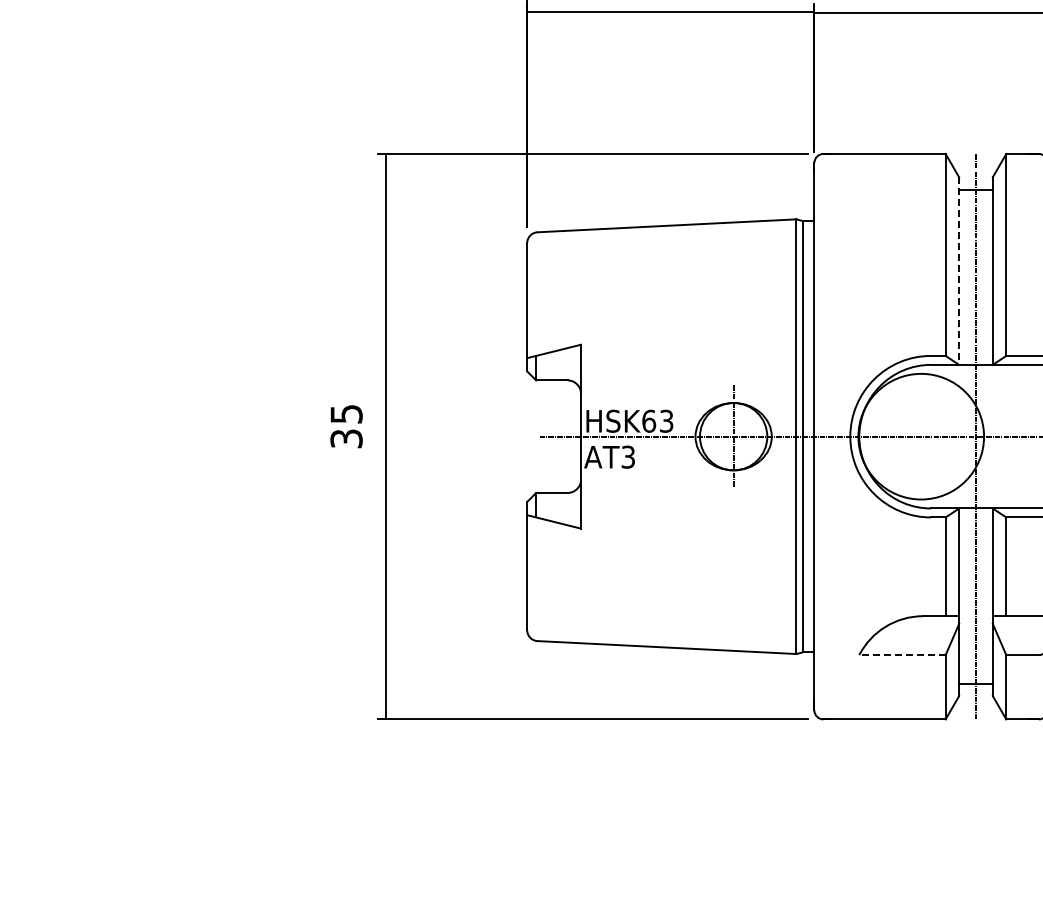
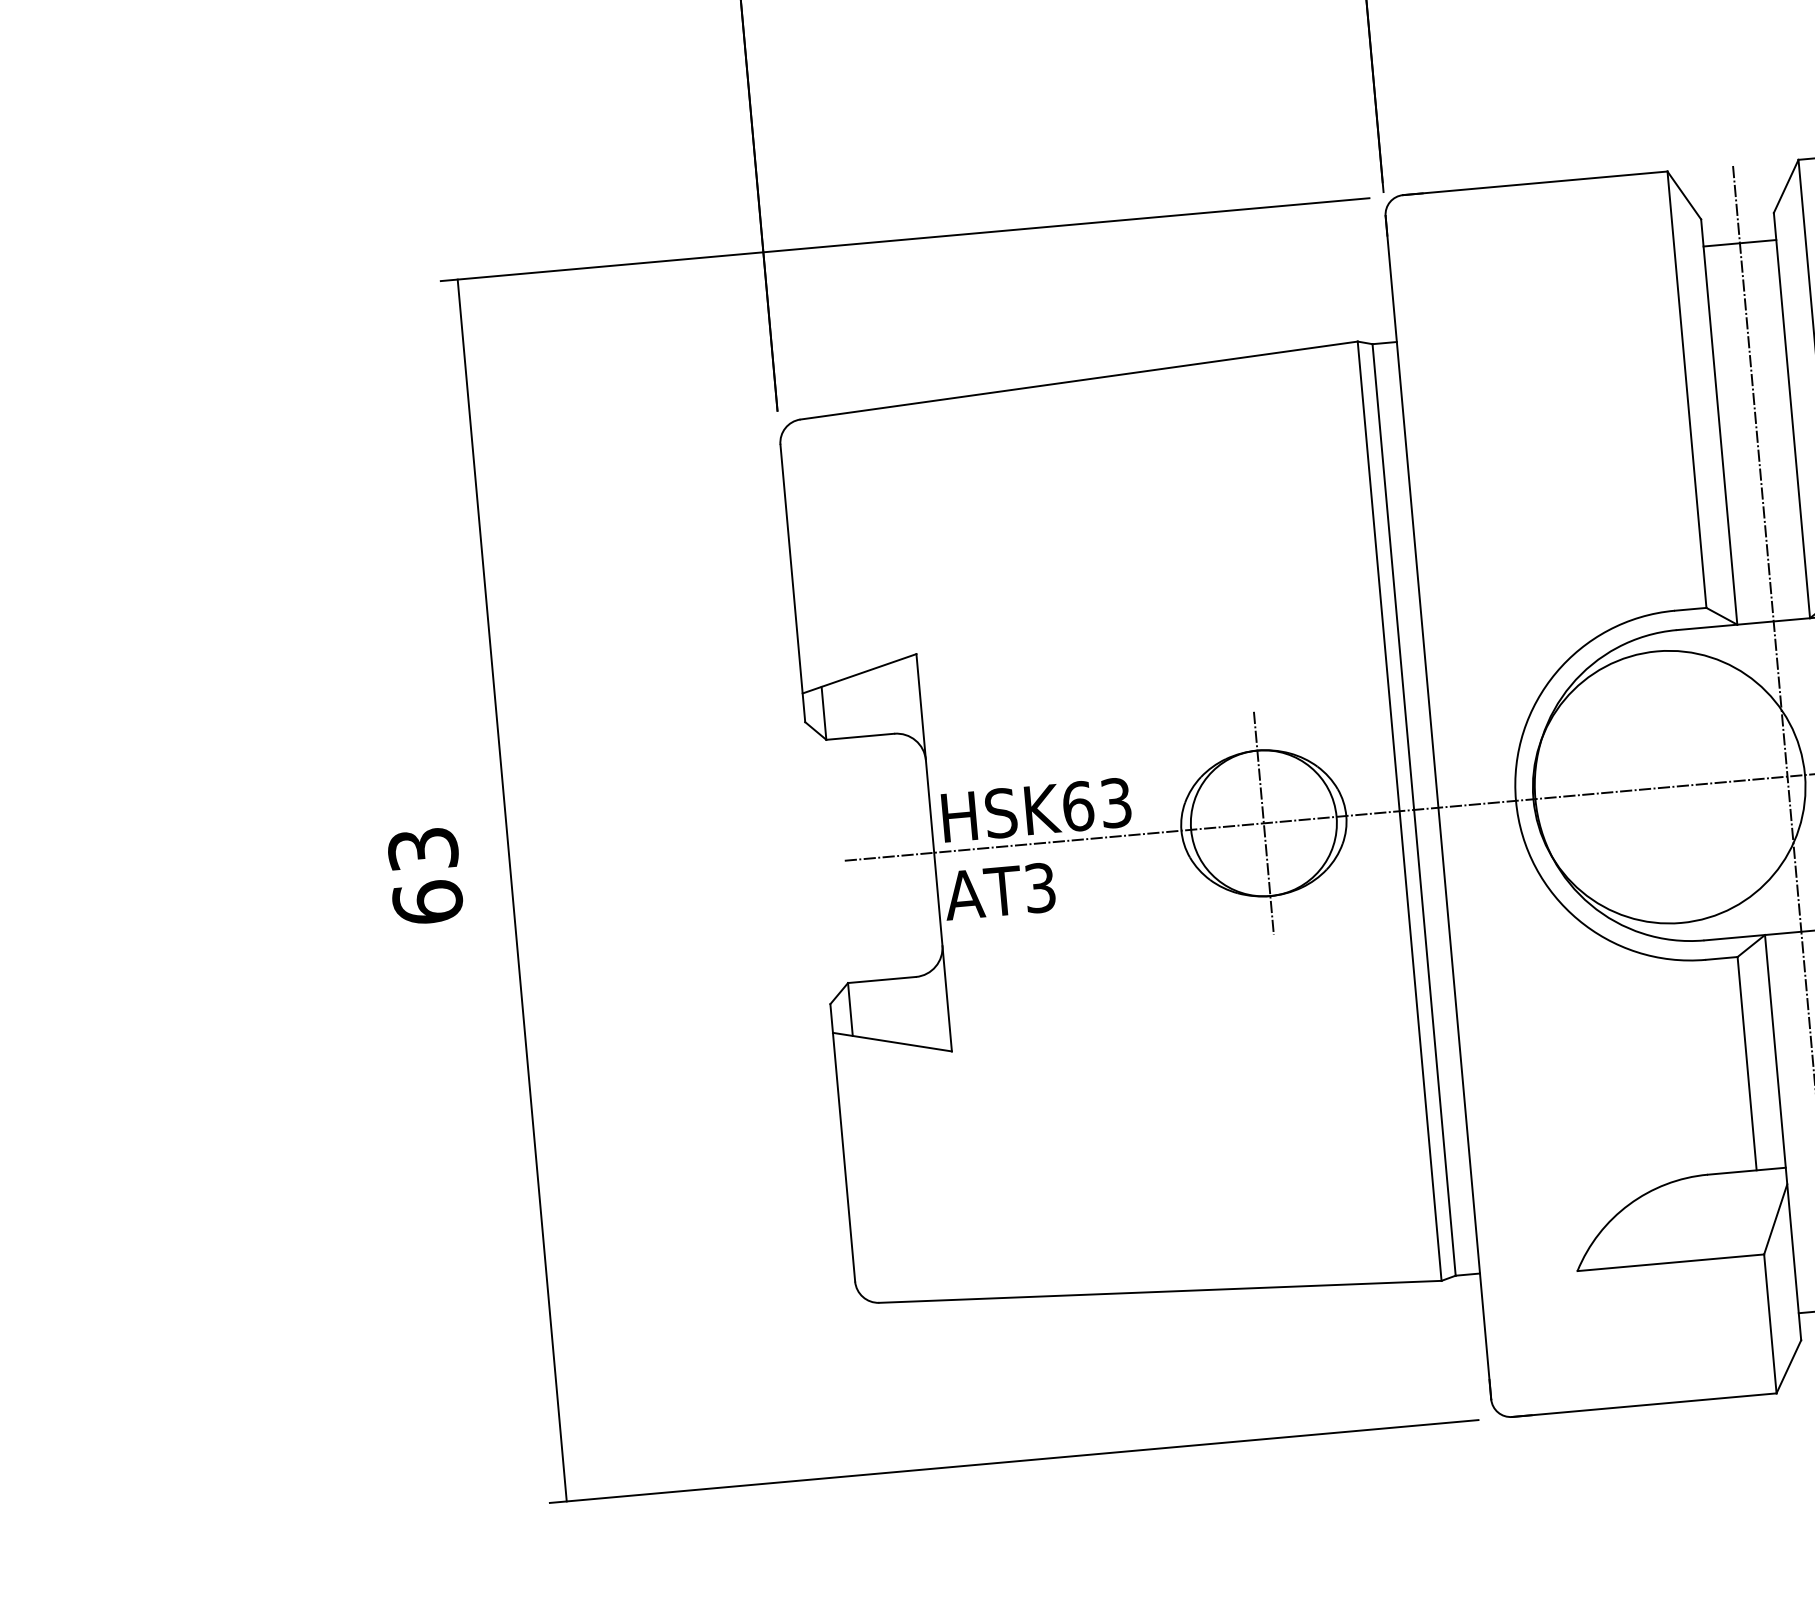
line: (959, 271) -> (1720, 422), dashed -> solid
text: (346, 426) -> (425, 875), 35 -> 63
line: (901, 655) -> (1668, 1263), dashed -> solid

